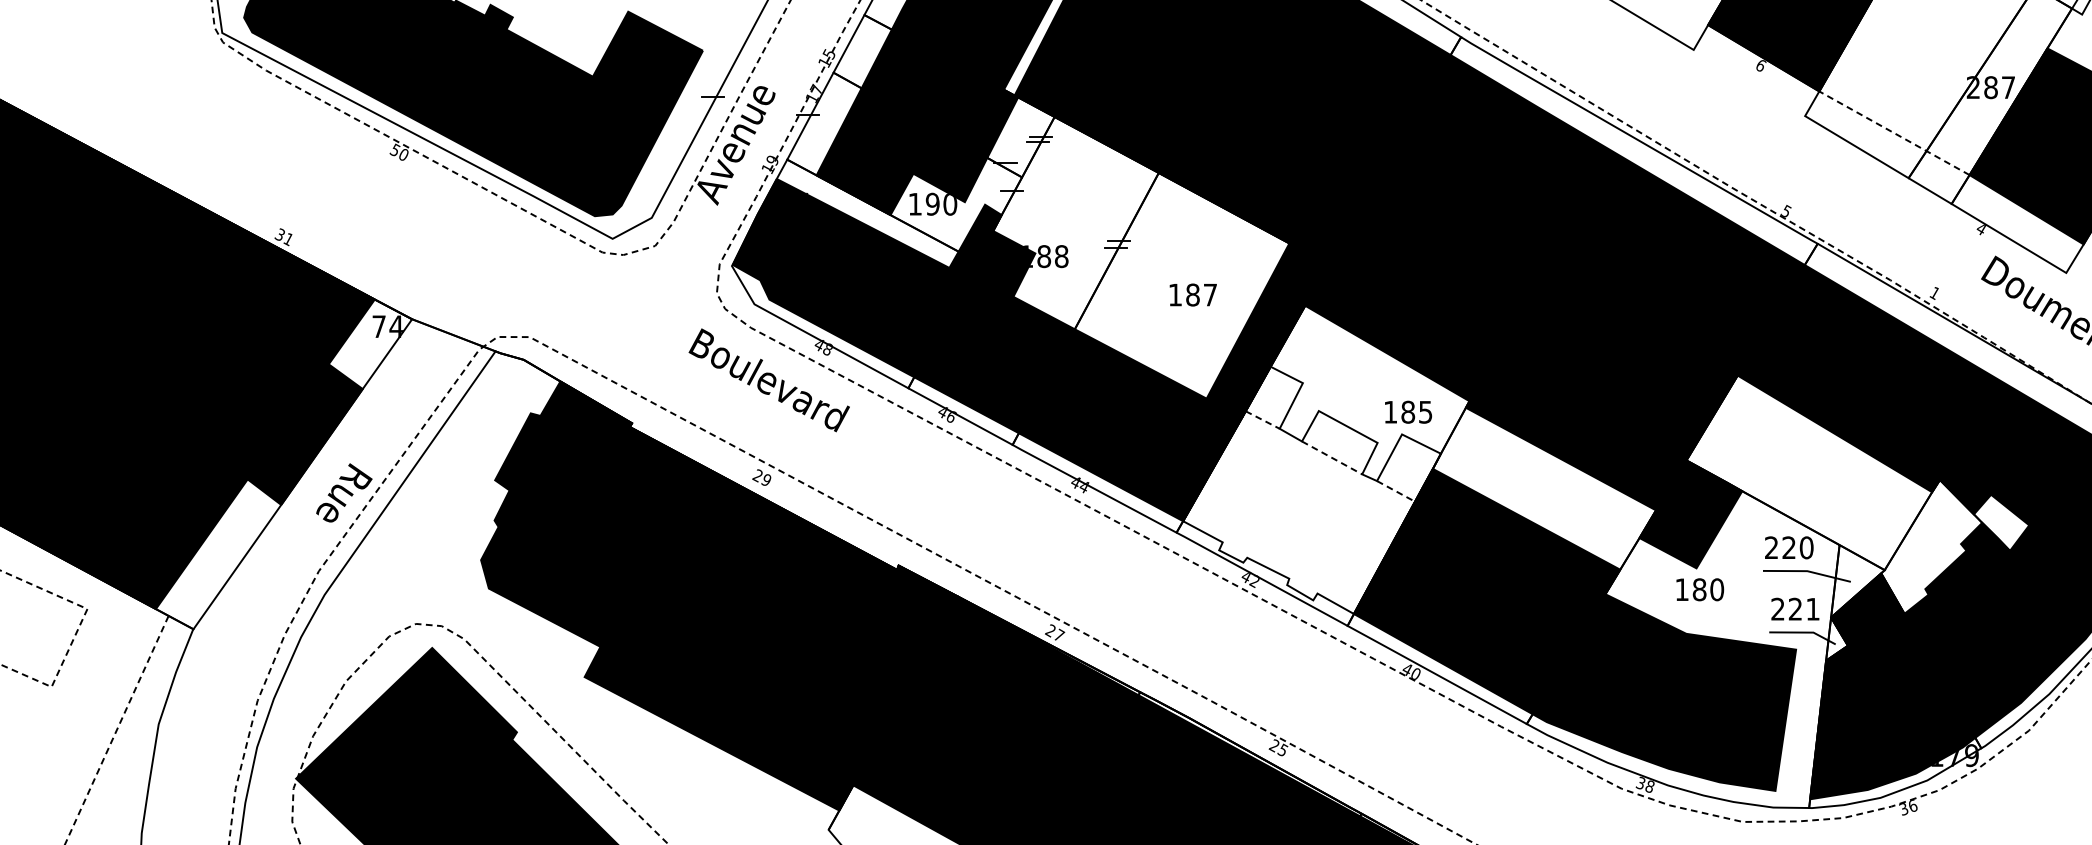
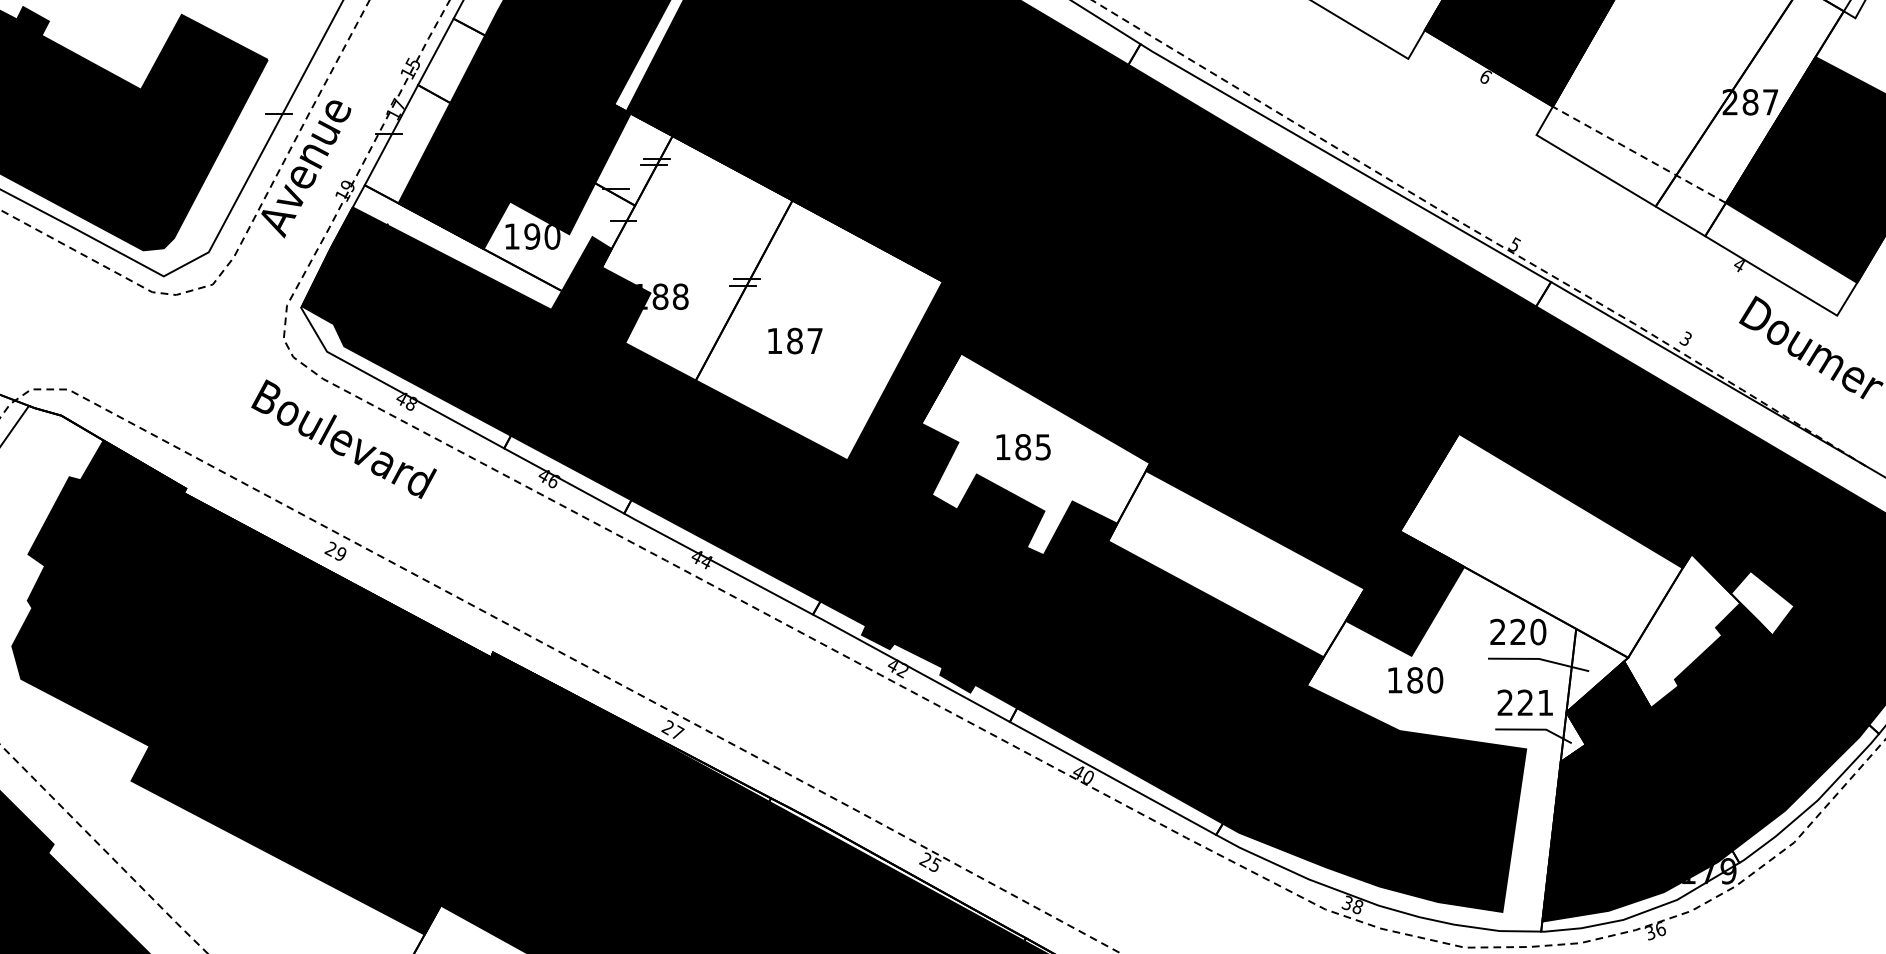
text: (1934, 292) -> (1685, 338), 1 -> 3
text: (1192, 294) -> (794, 340), moved
text: (1408, 411) -> (1023, 446), moved
fill: (1311, 489) -> (968, 564), added

